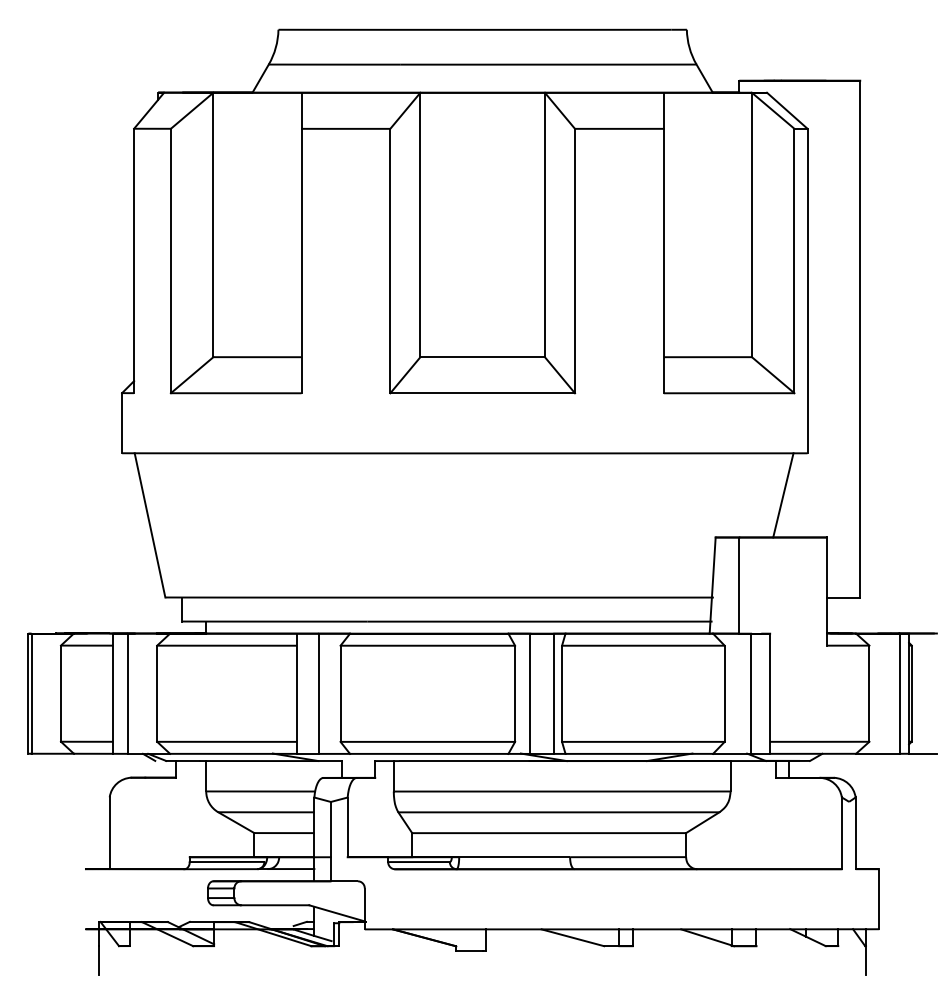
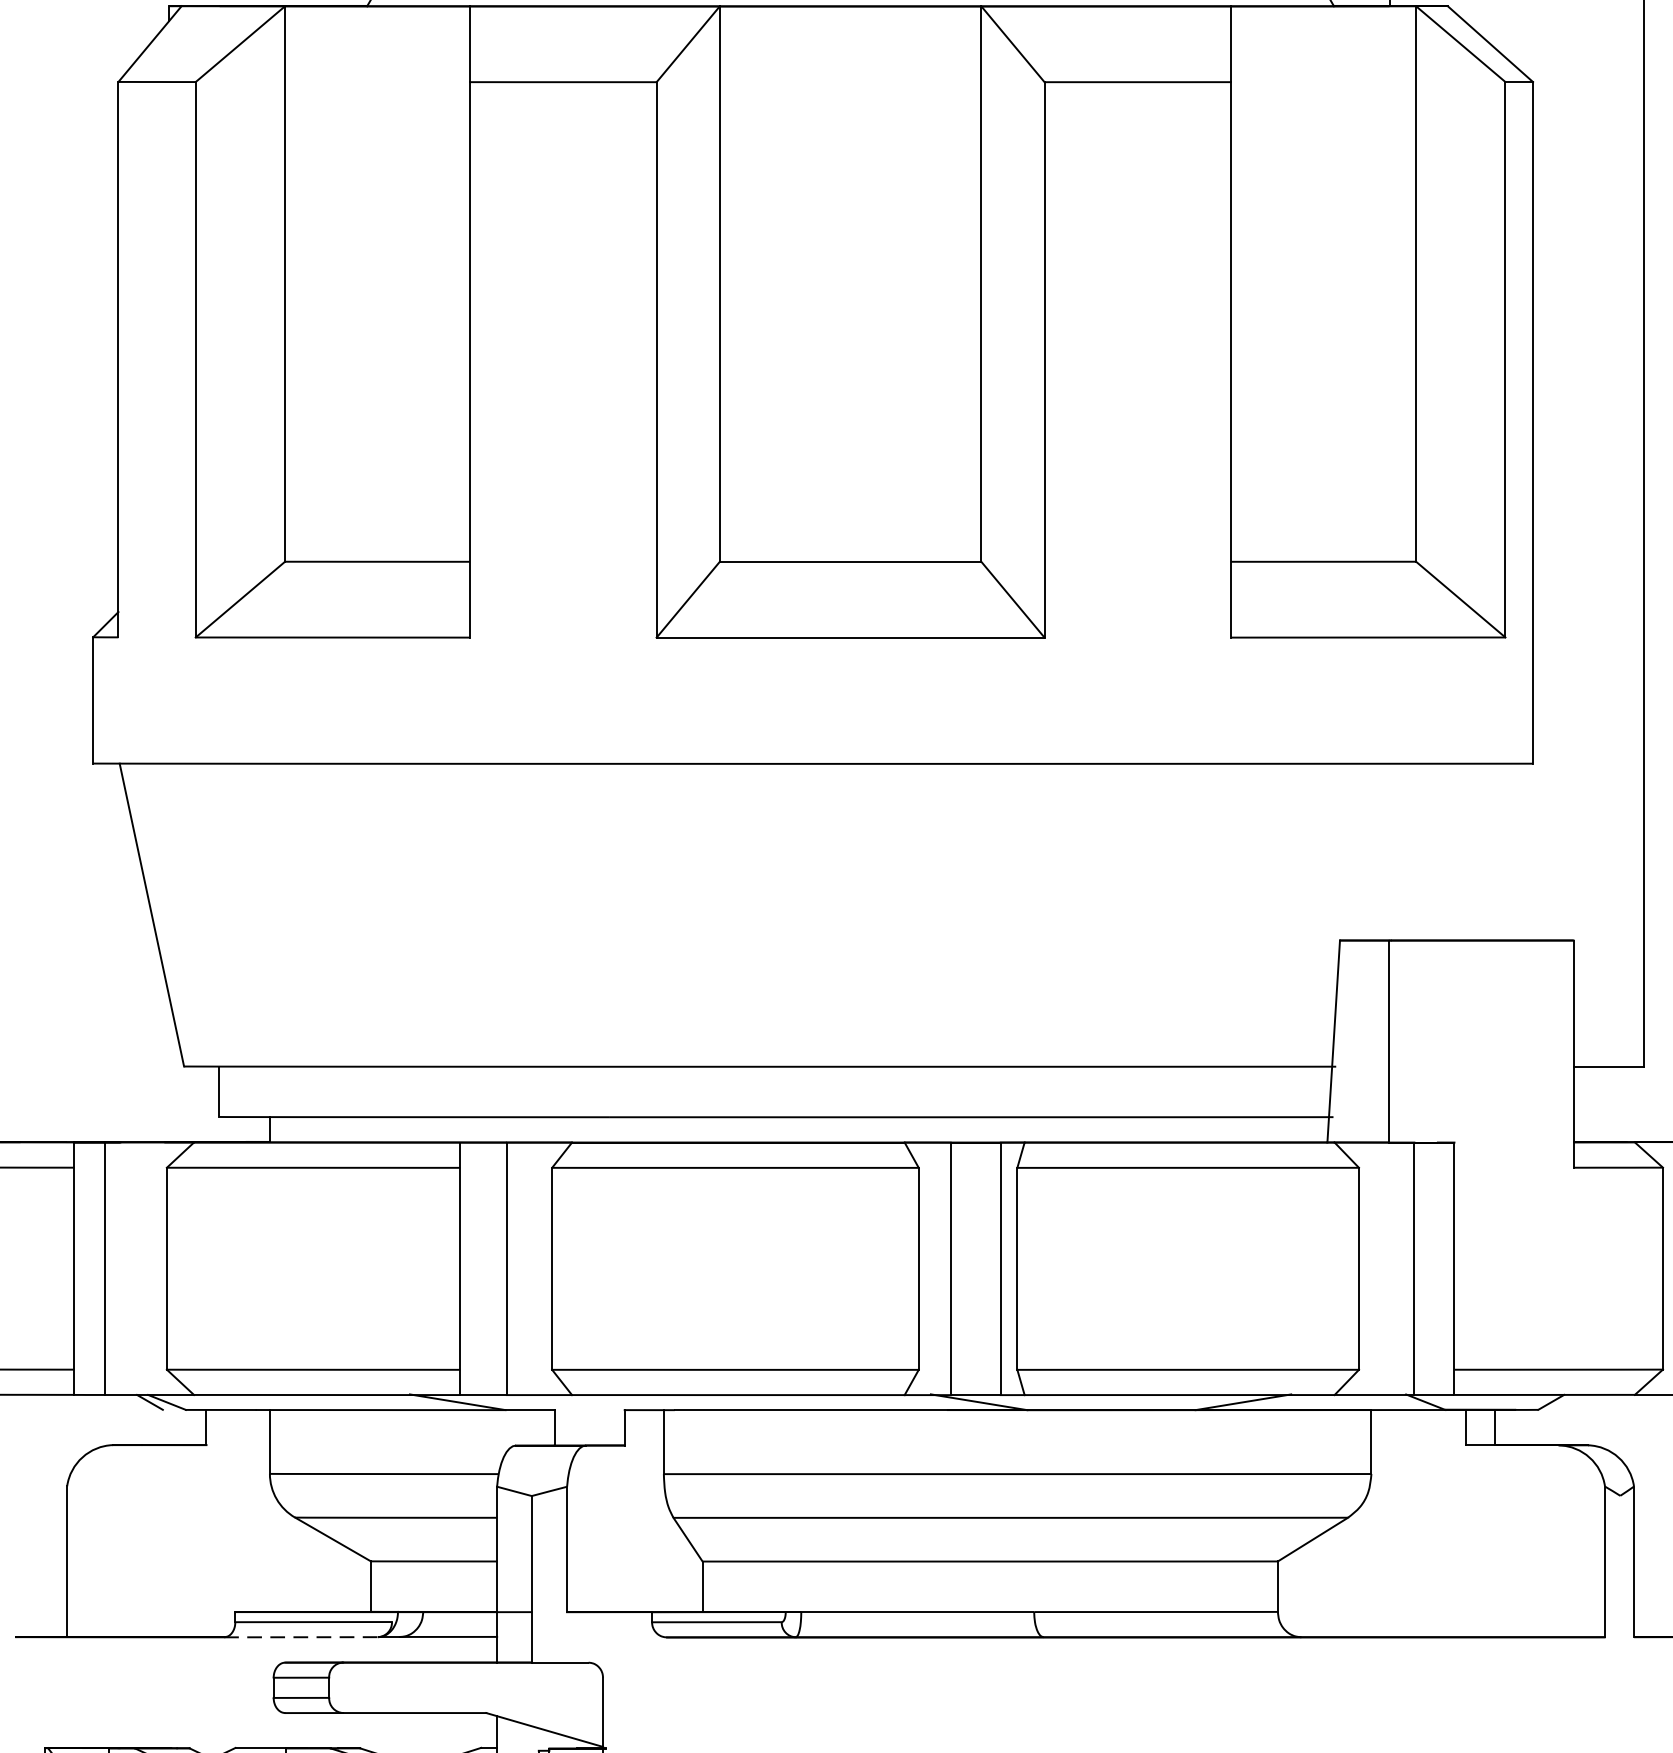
line: (783, 495) -> (1482, 852), removed
line: (221, 869) -> (302, 1637), solid -> dashed

